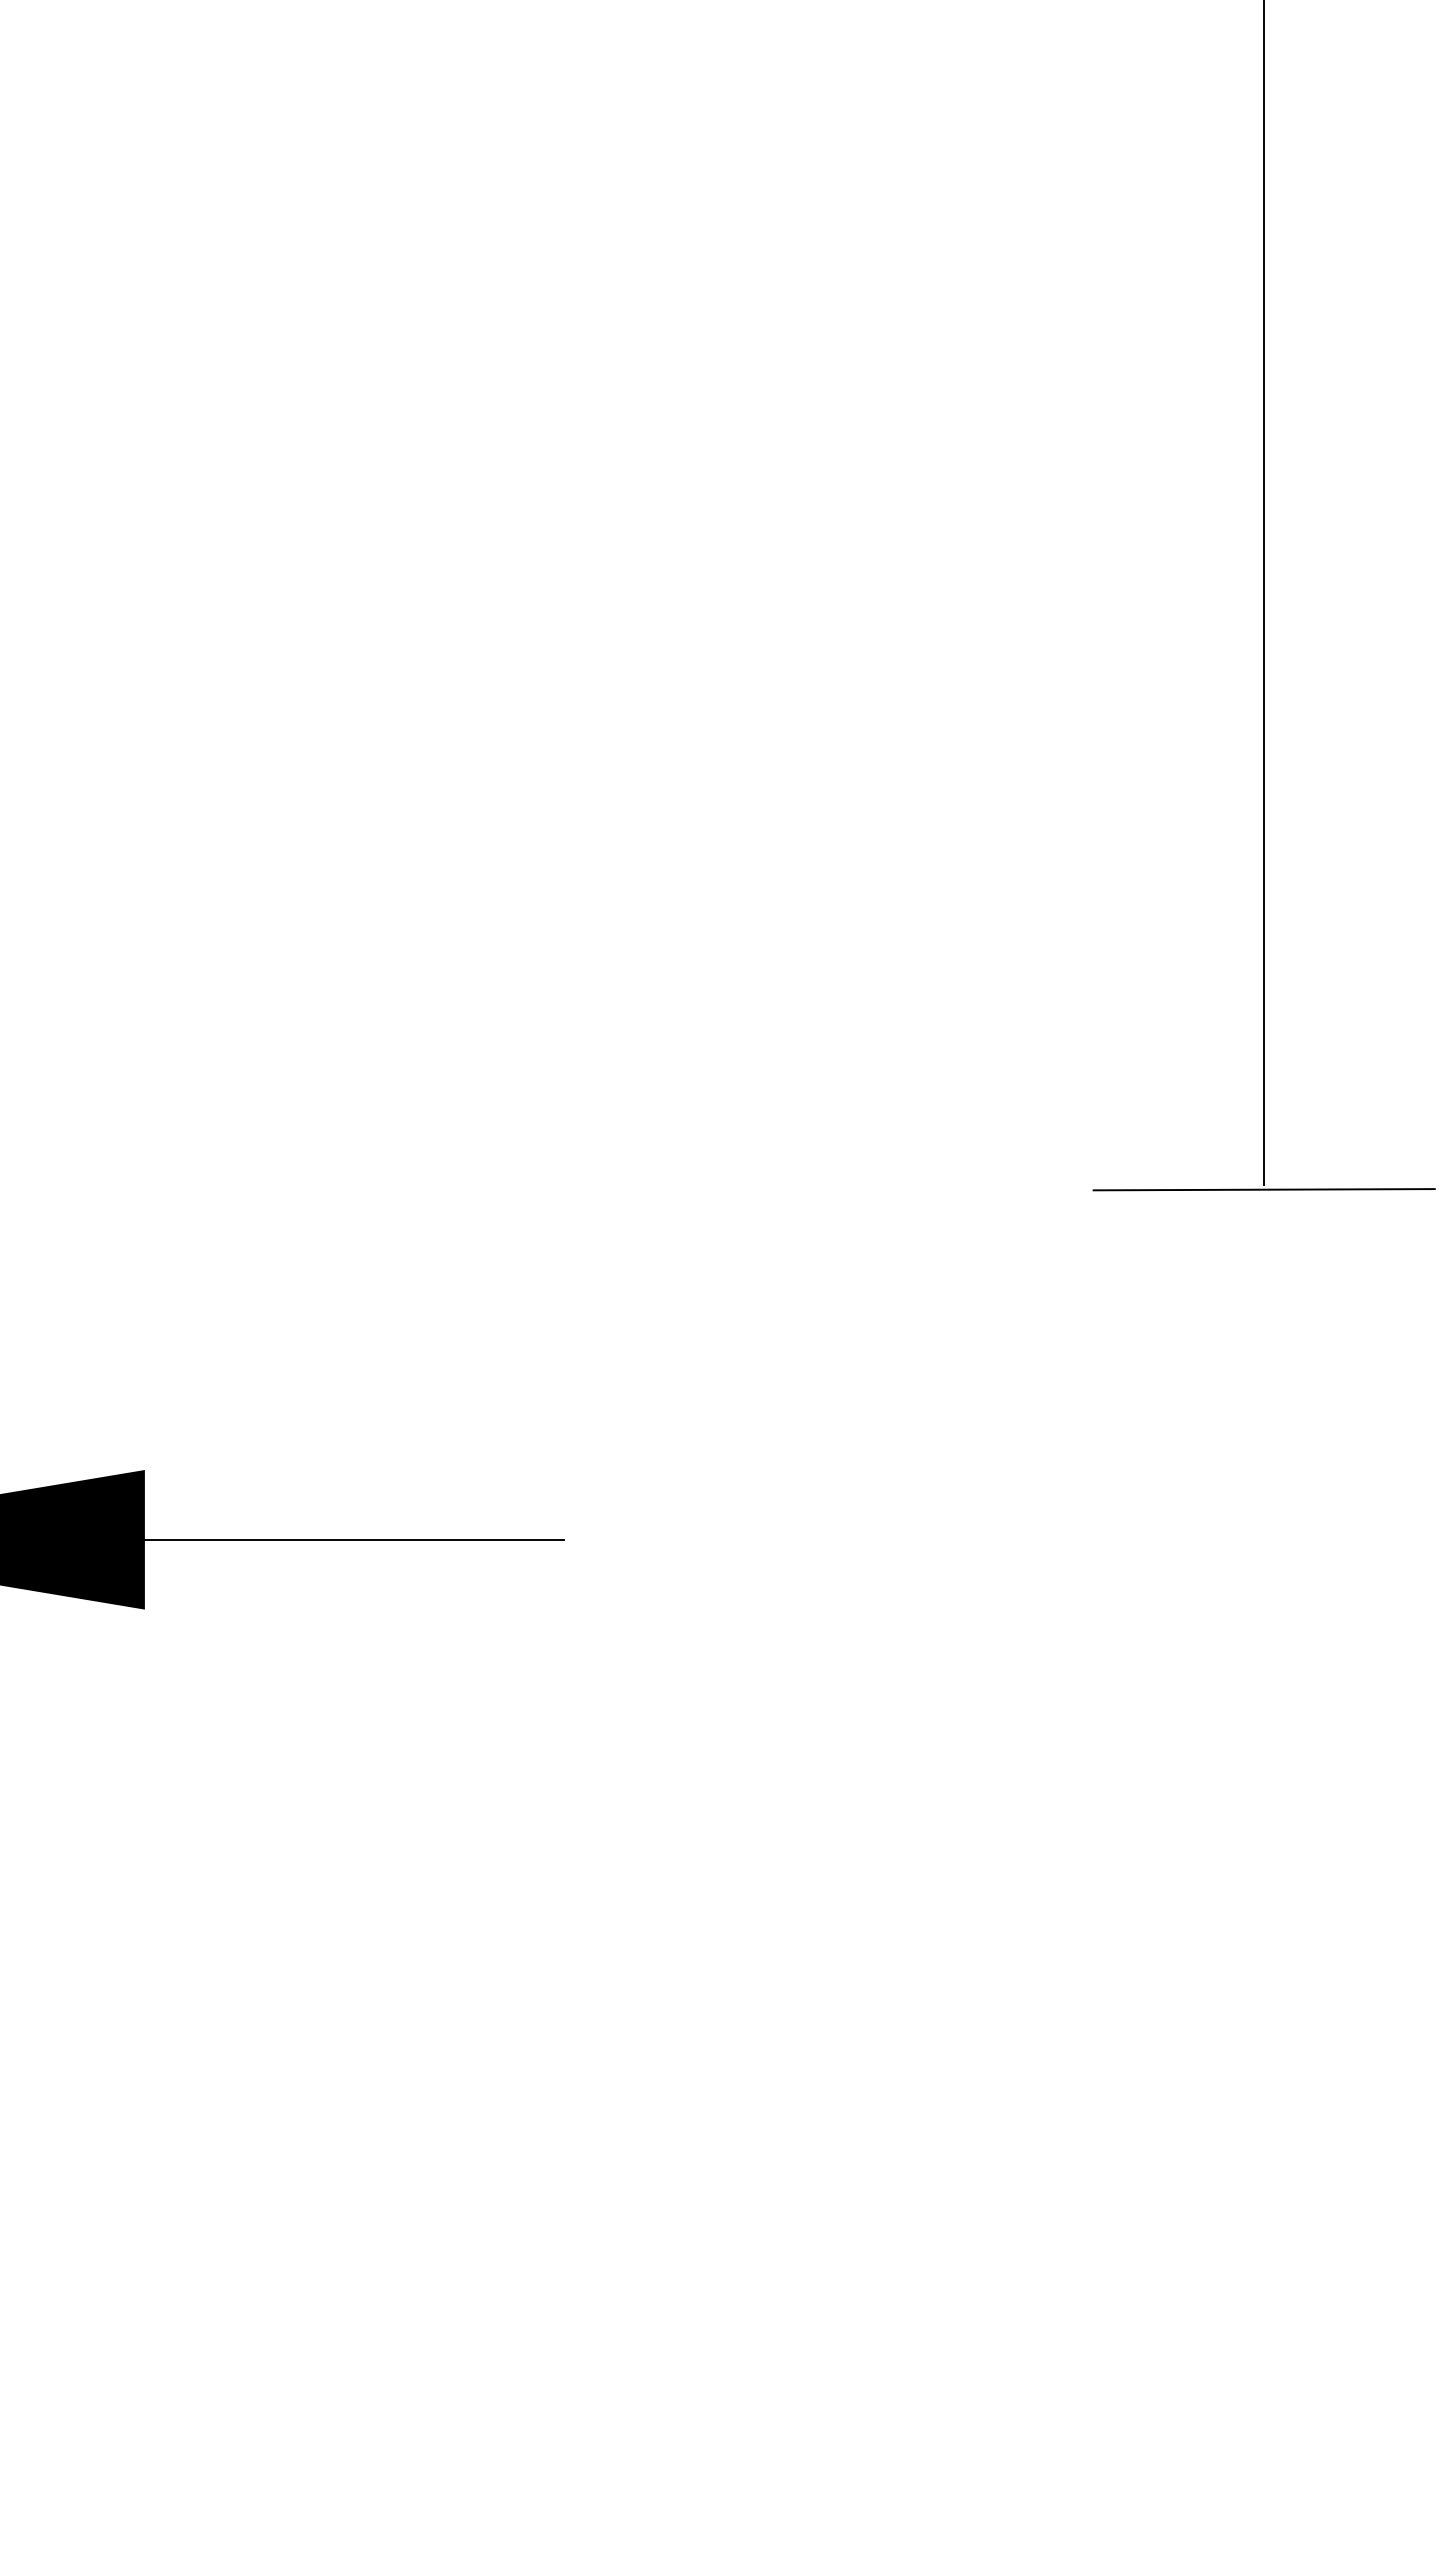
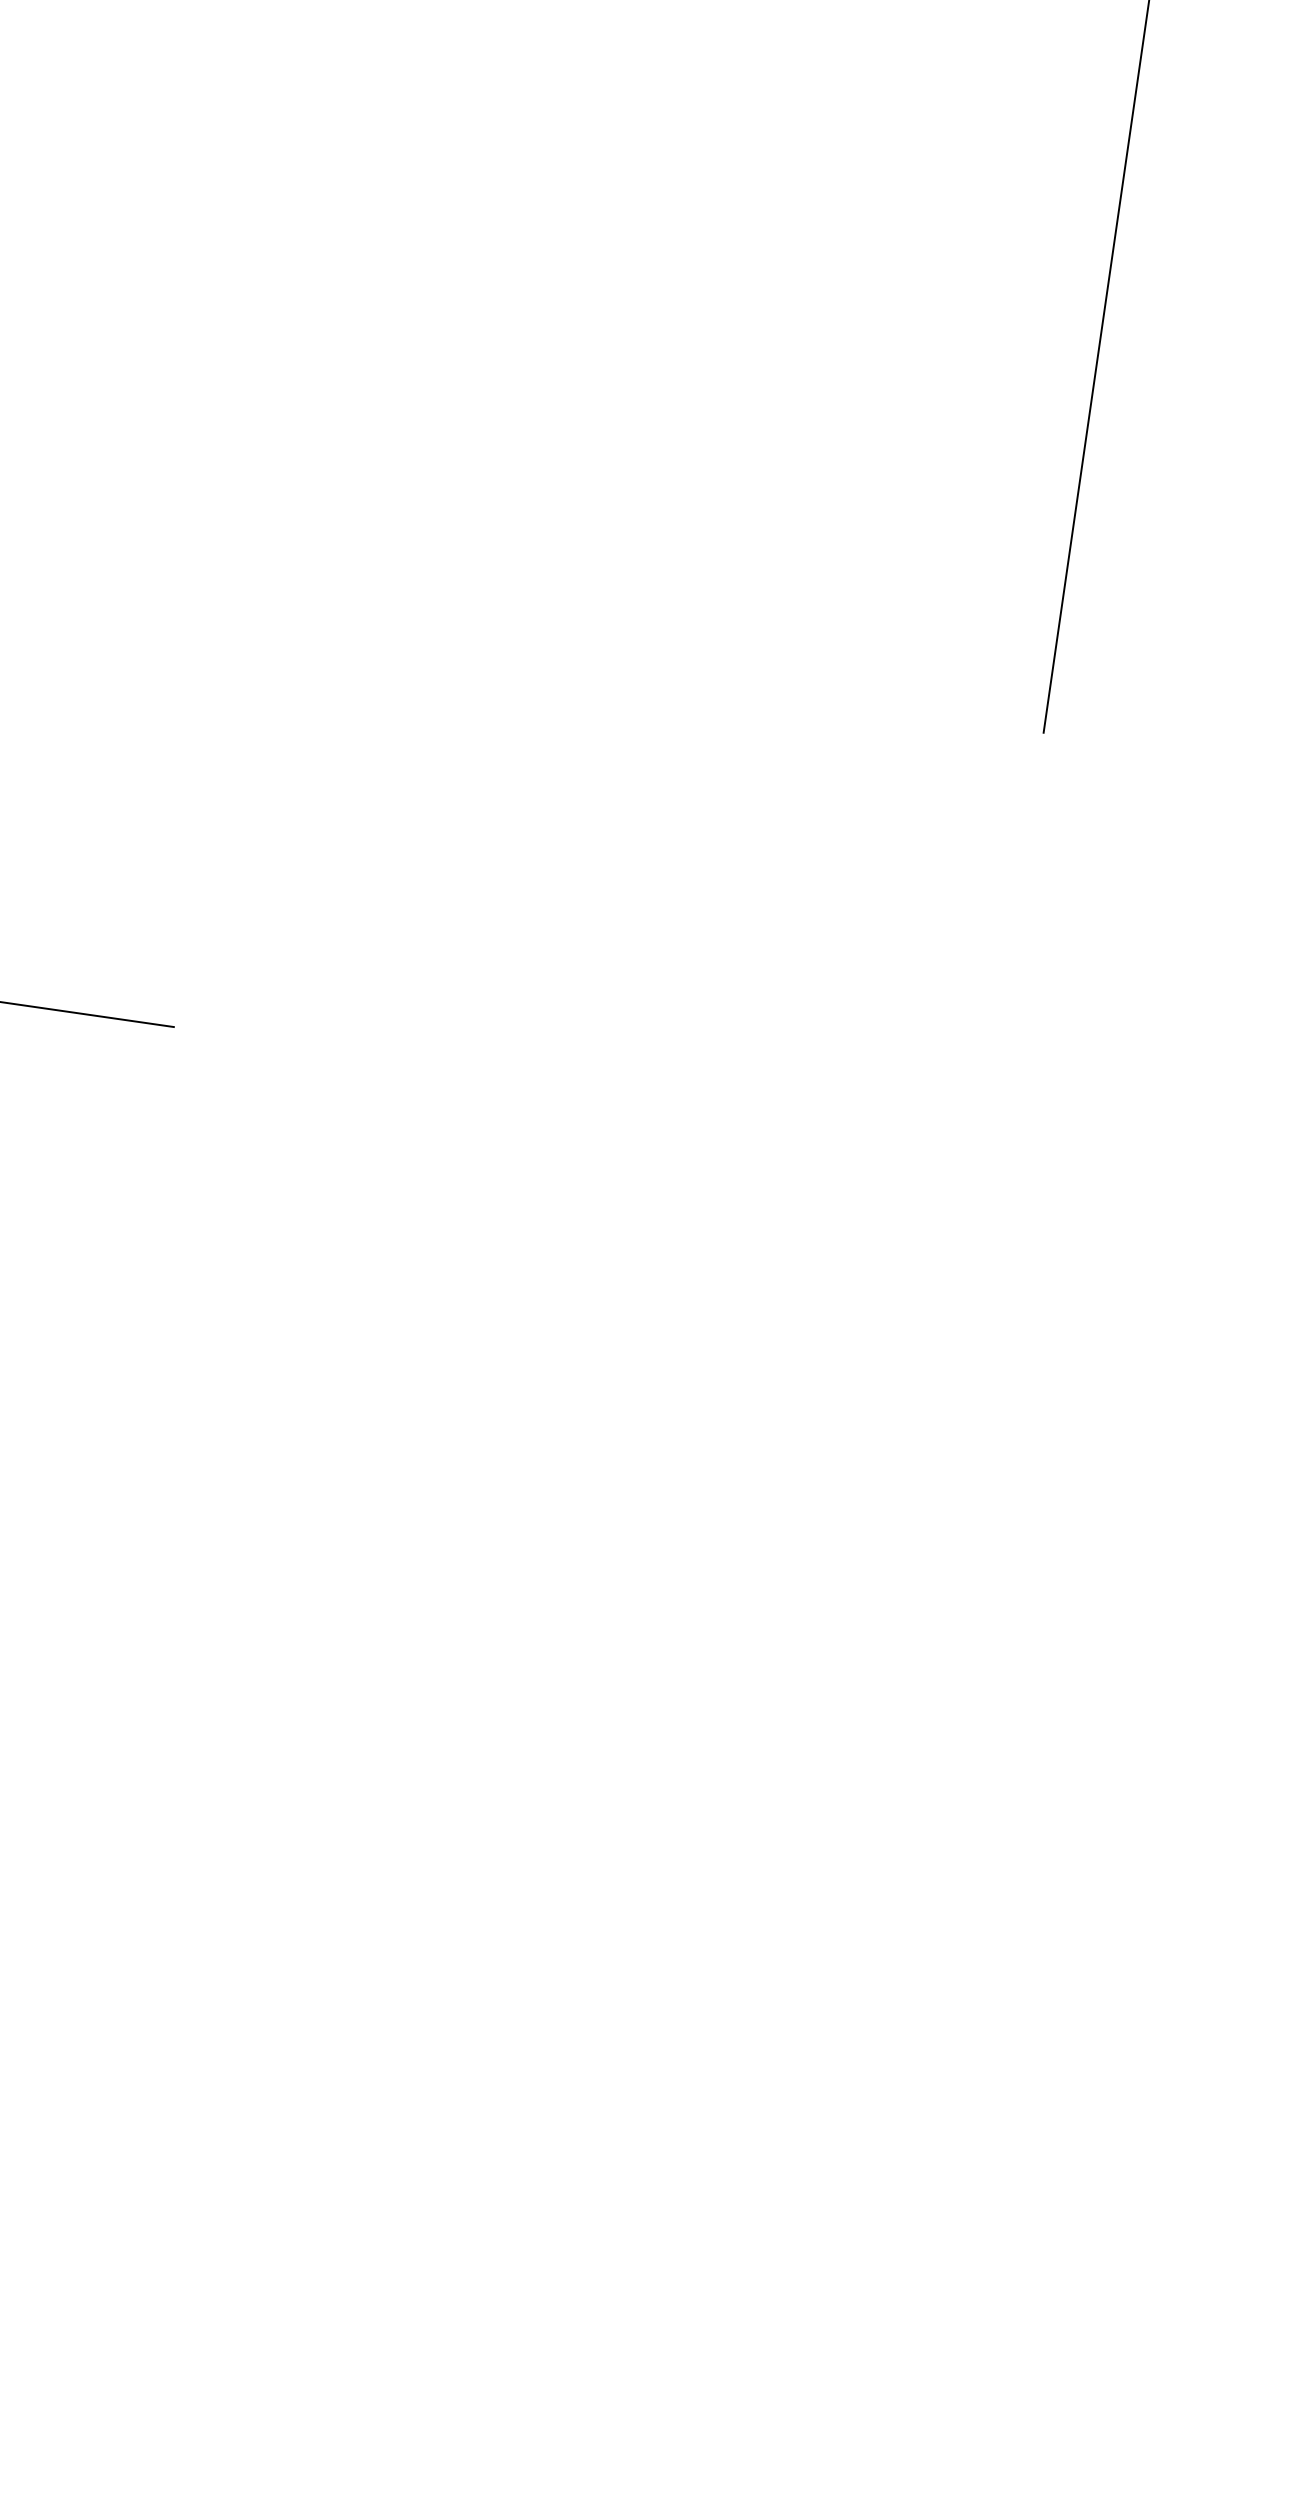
line: (1263, 1189) -> (1042, 738), removed

